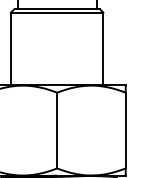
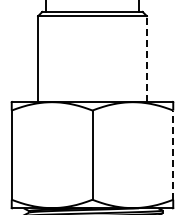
line: (103, 49) -> (146, 59), solid -> dashed
line: (125, 130) -> (173, 155), solid -> dashed

